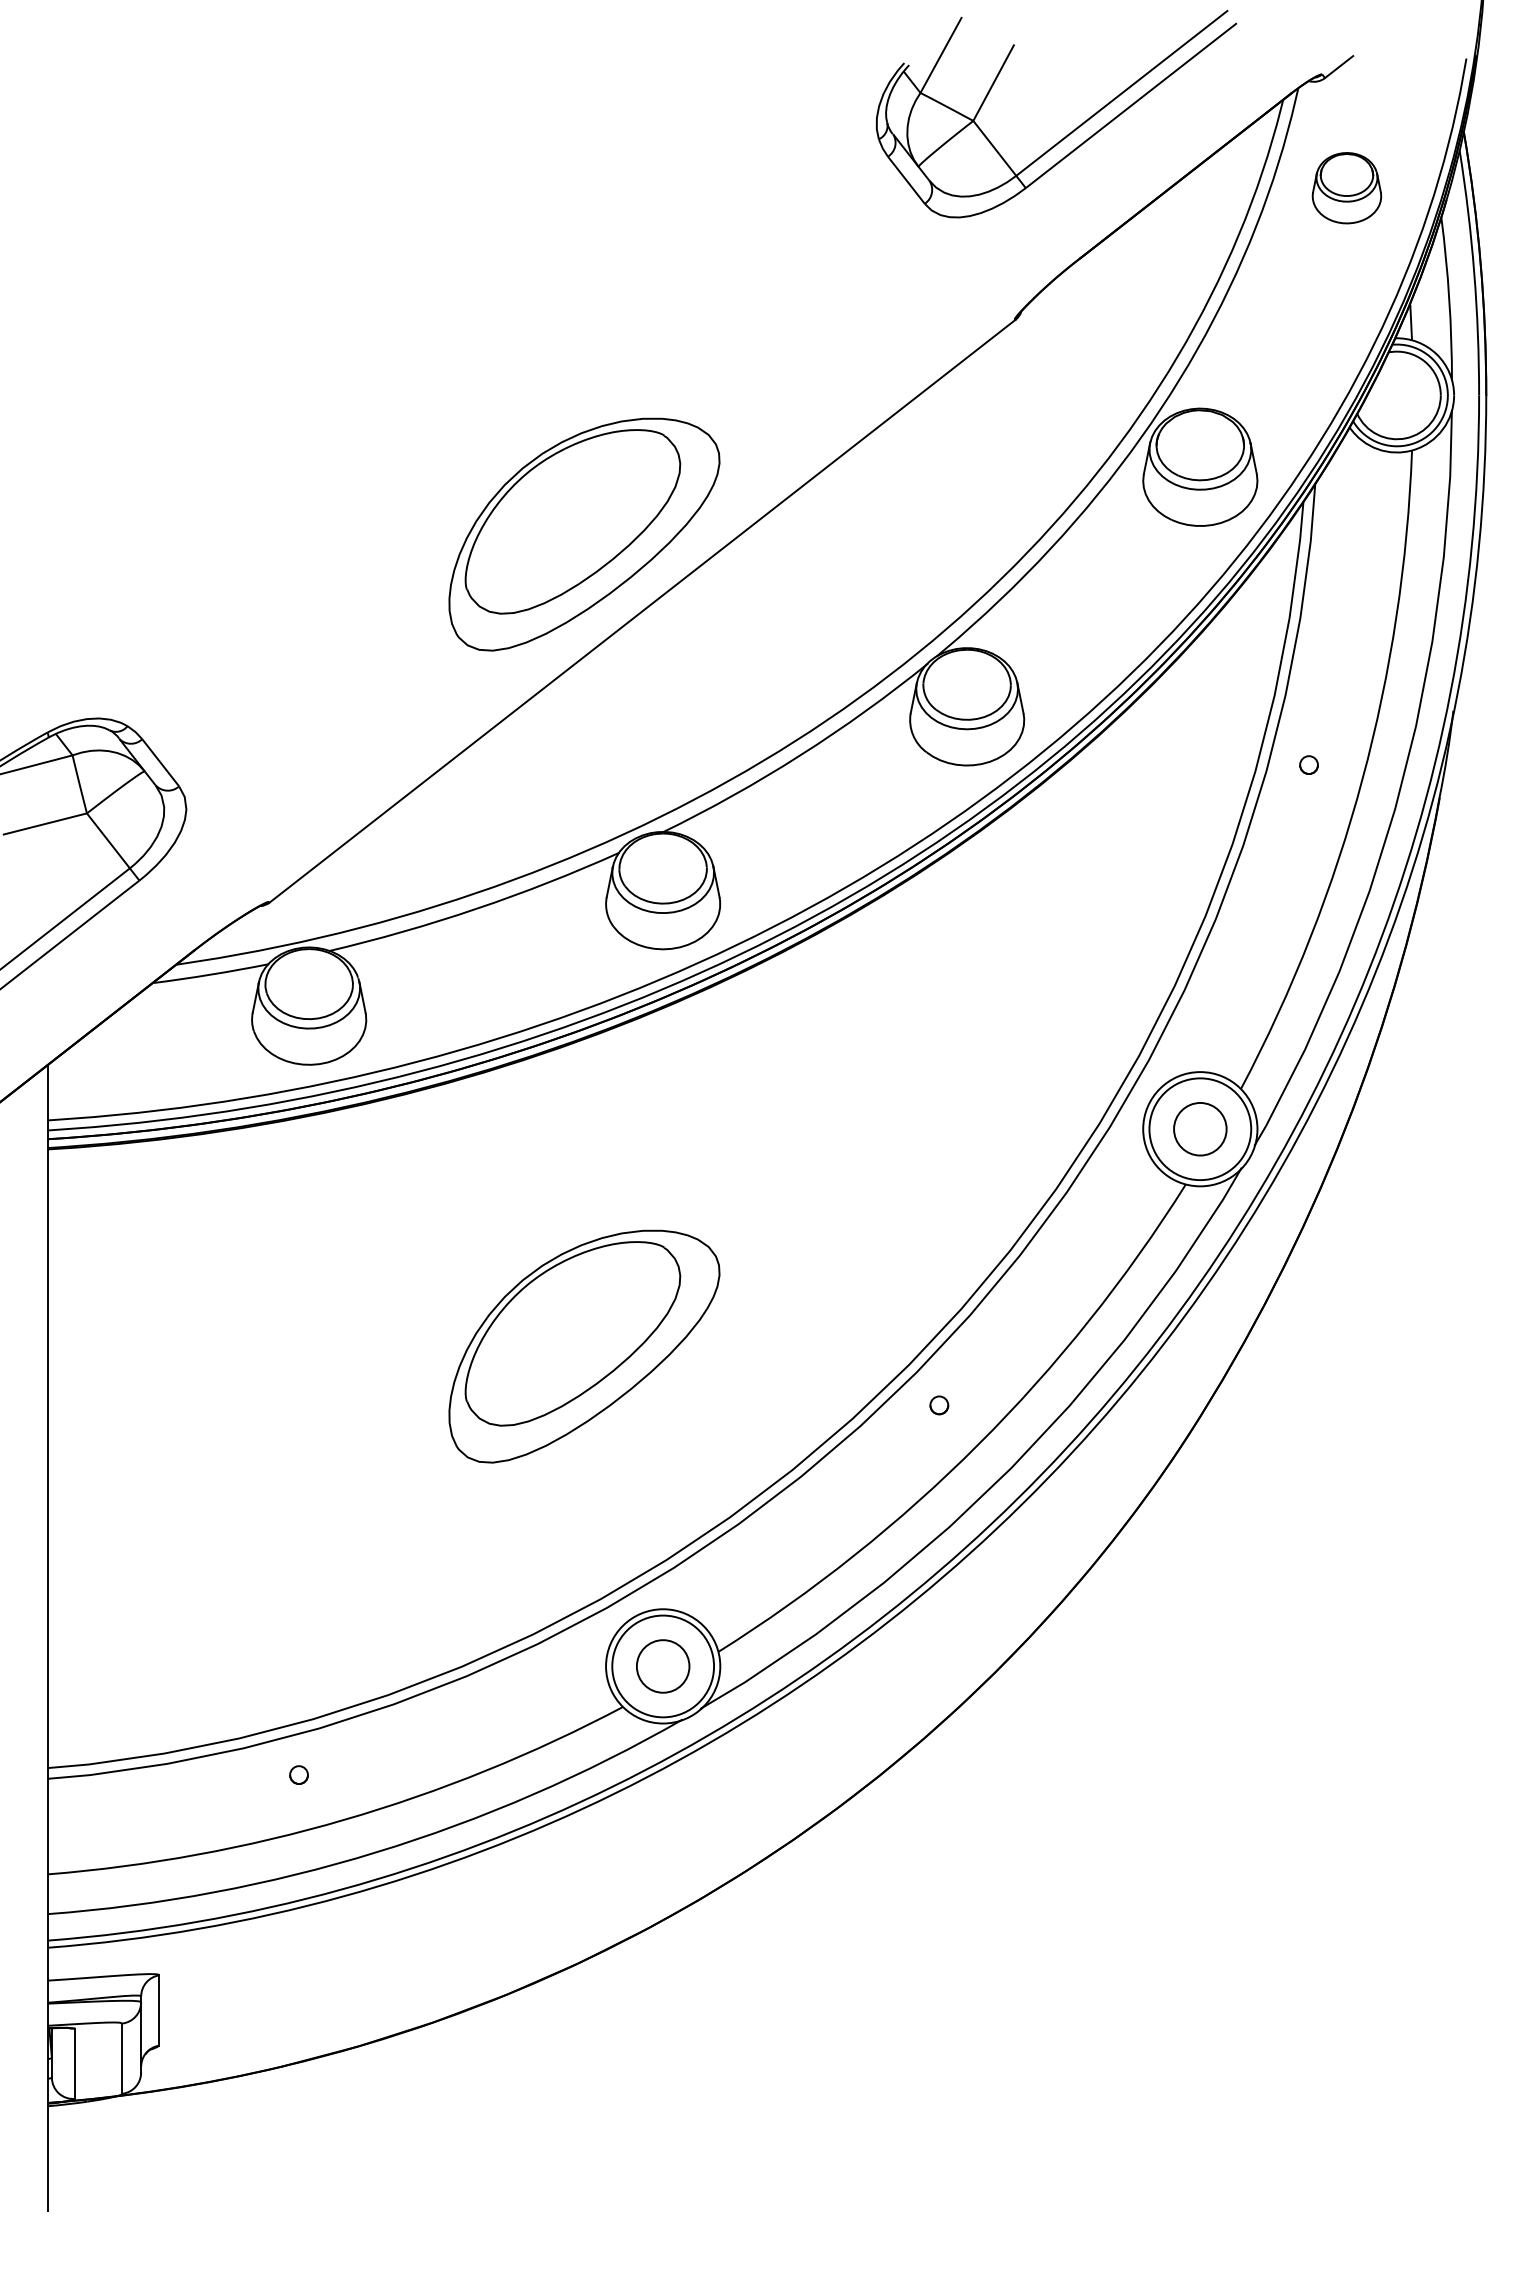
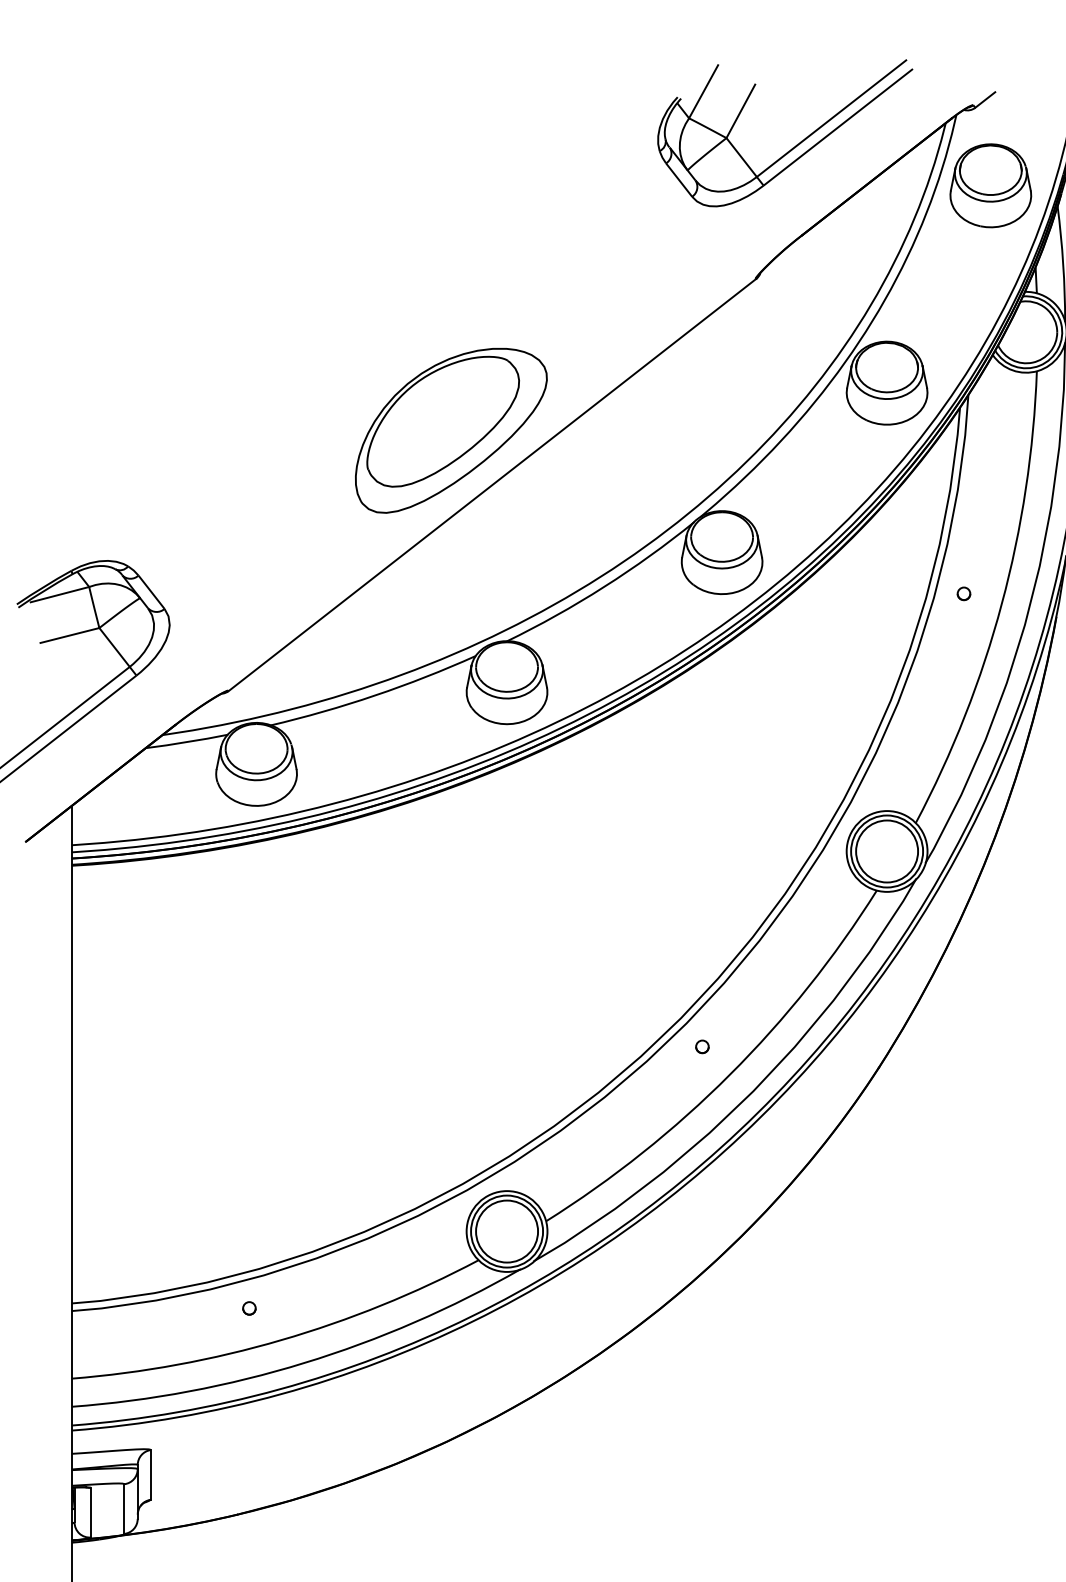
part: (1346, 187) -> (990, 185), size x1.67
circle: (1200, 1129) -> (887, 851), size x1.67
part: (584, 1346) -> (451, 1005), removed
circle: (662, 1666) -> (506, 1231), size x1.67

